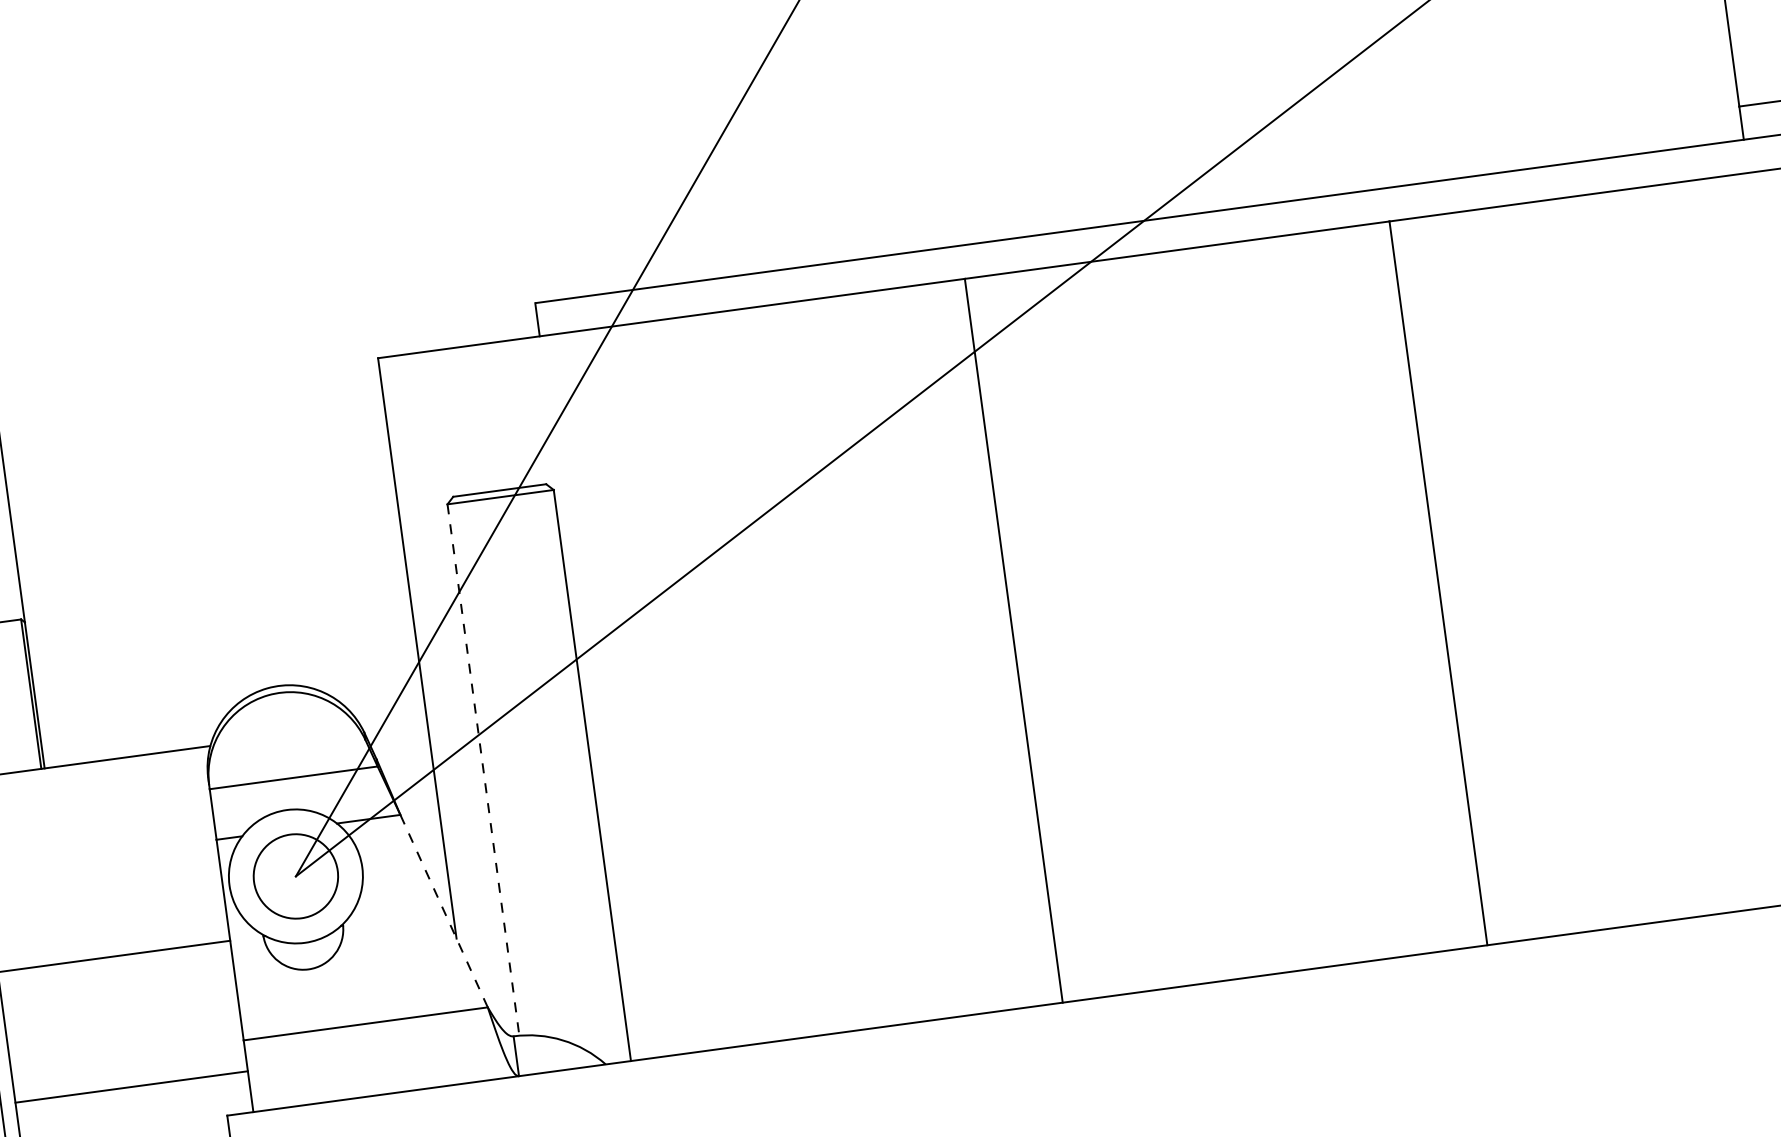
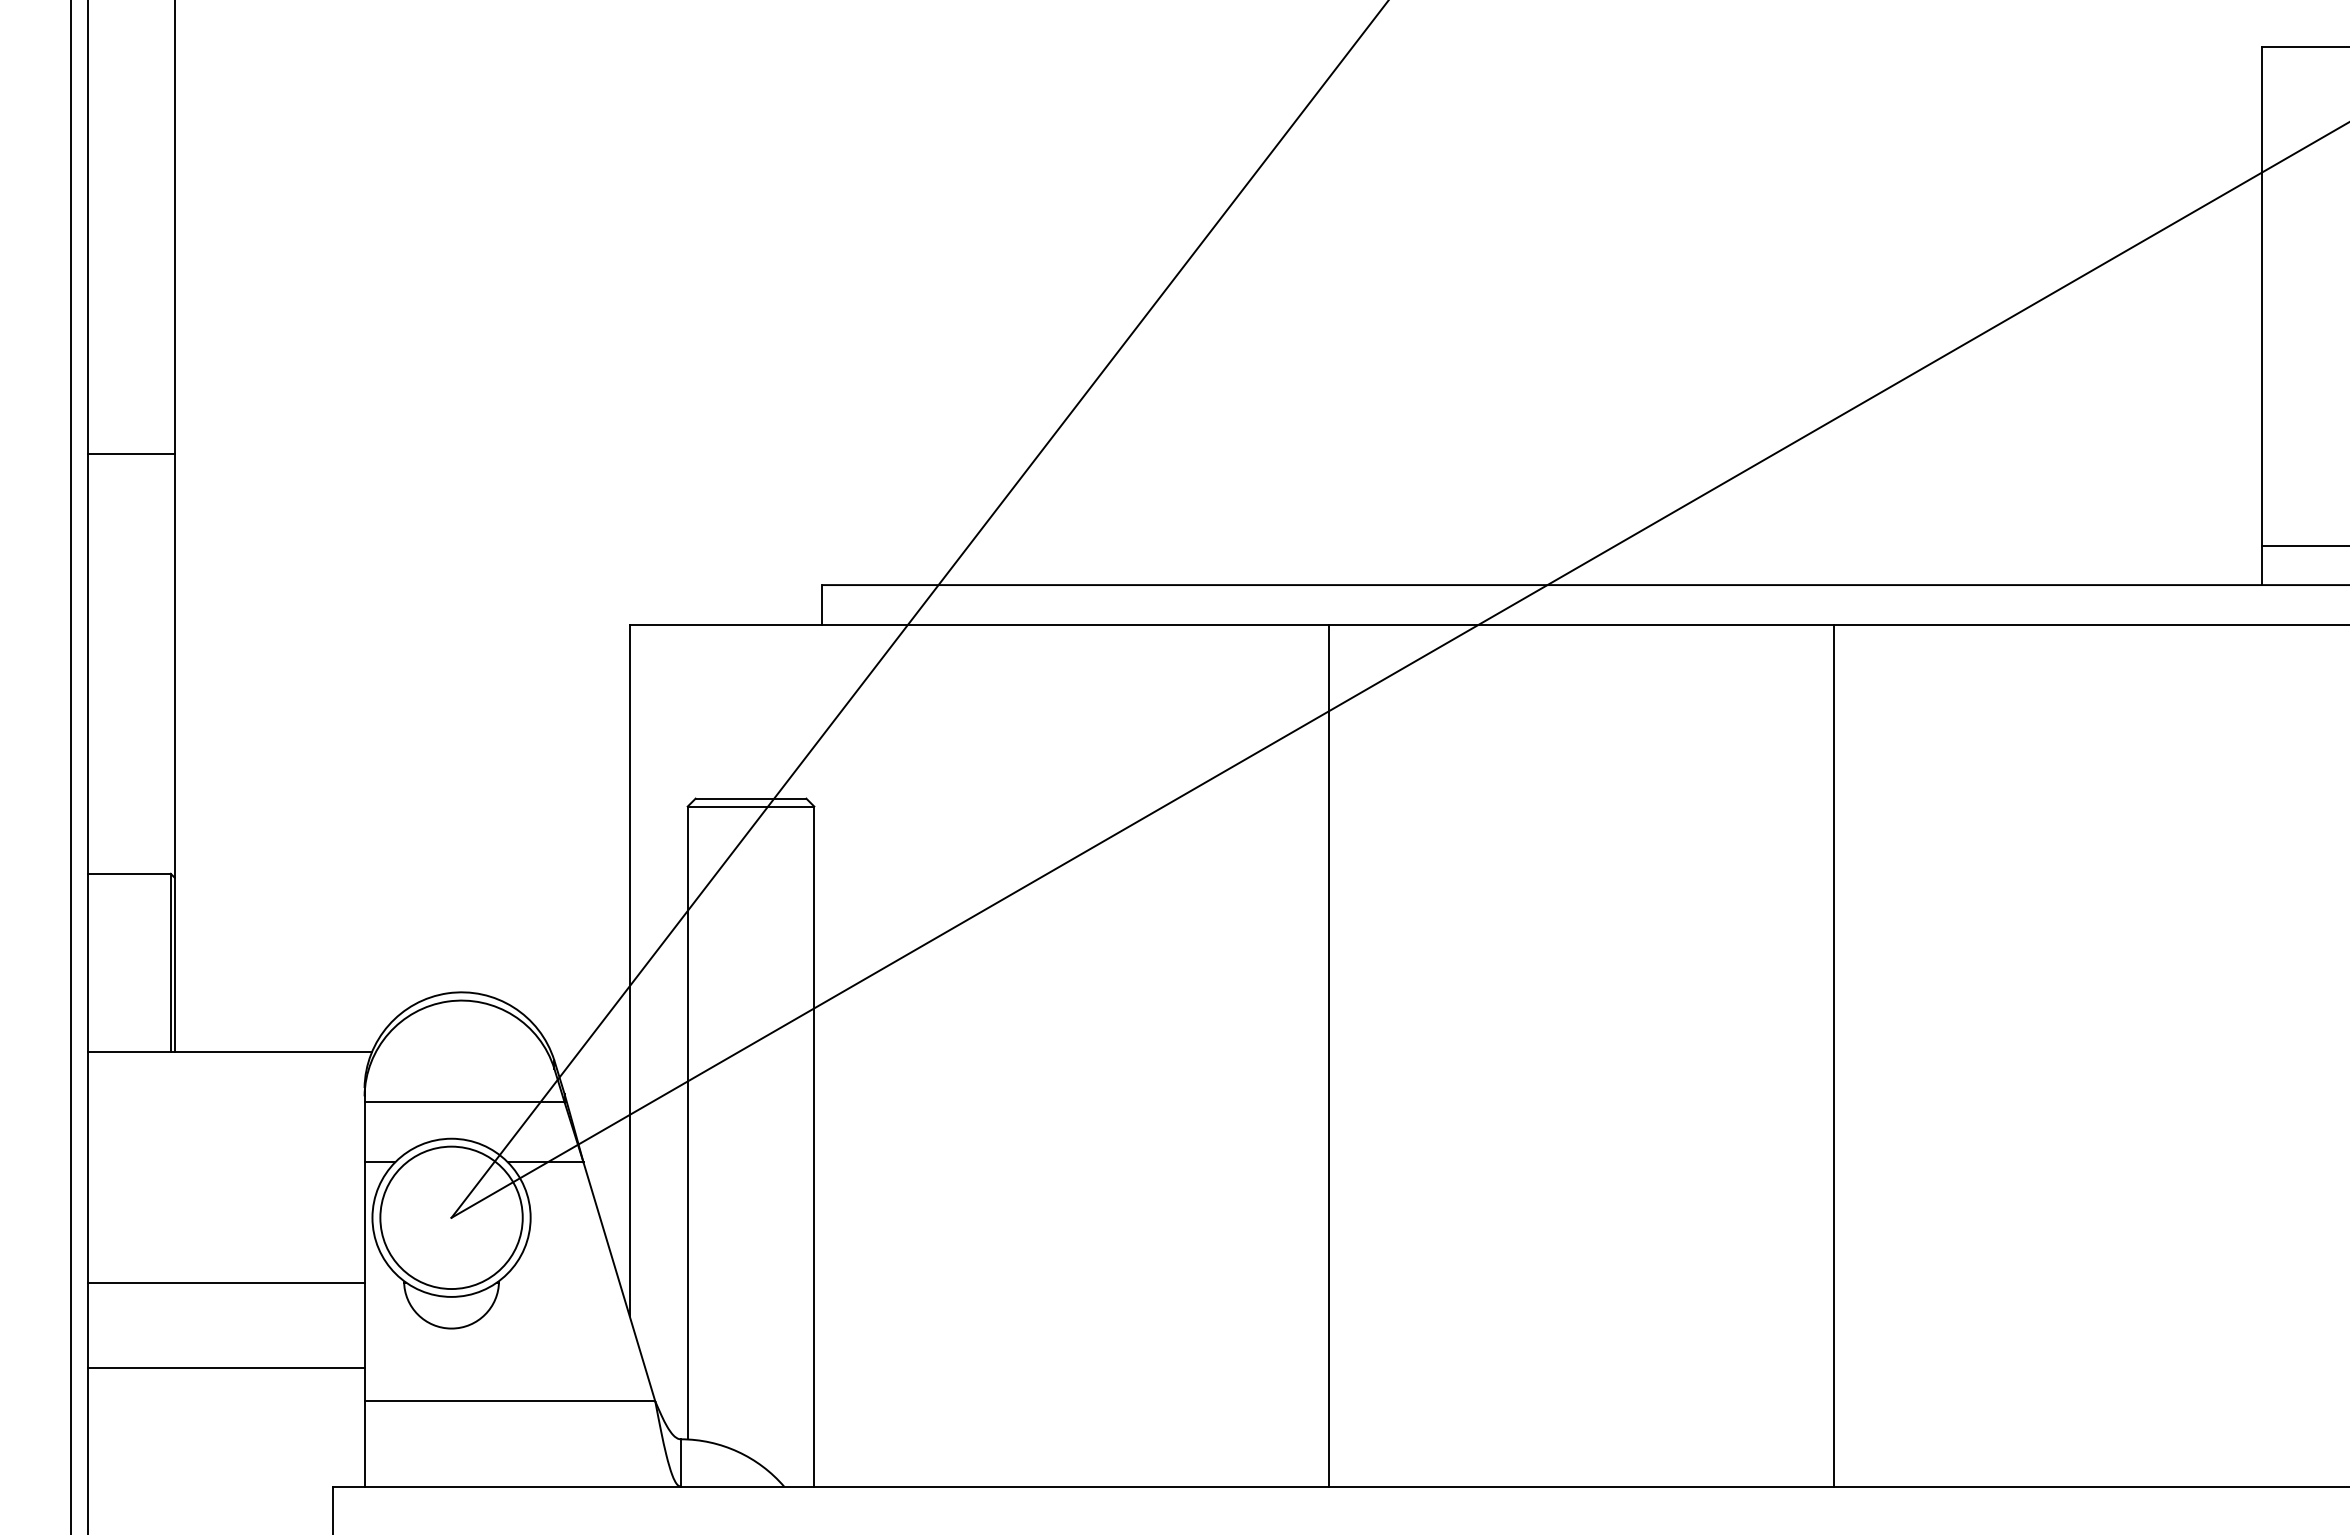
line: (483, 770) -> (687, 1123), dashed -> solid
circle: (295, 876) -> (451, 1217), size x1.43
line: (444, 910) -> (619, 1281), dashed -> solid
line: (131, 1087) -> (225, 1368), moved

